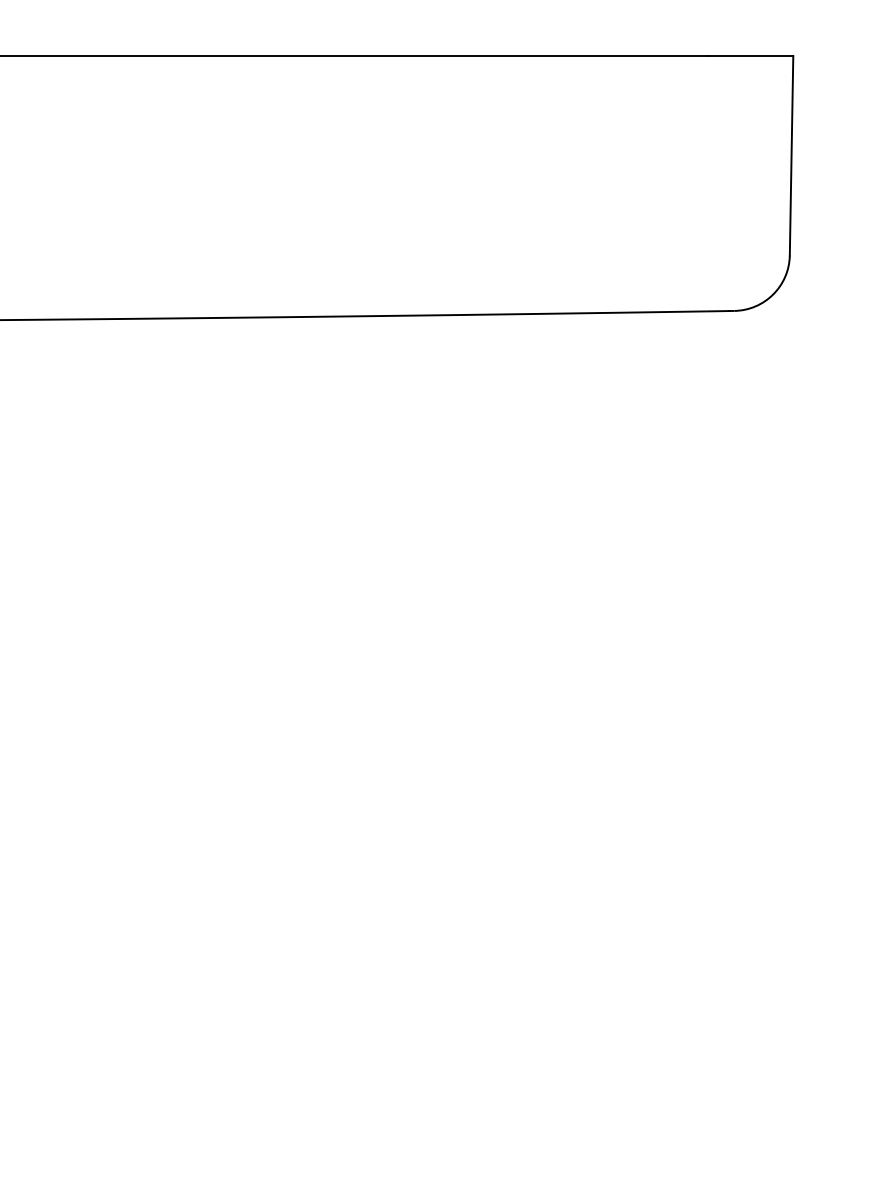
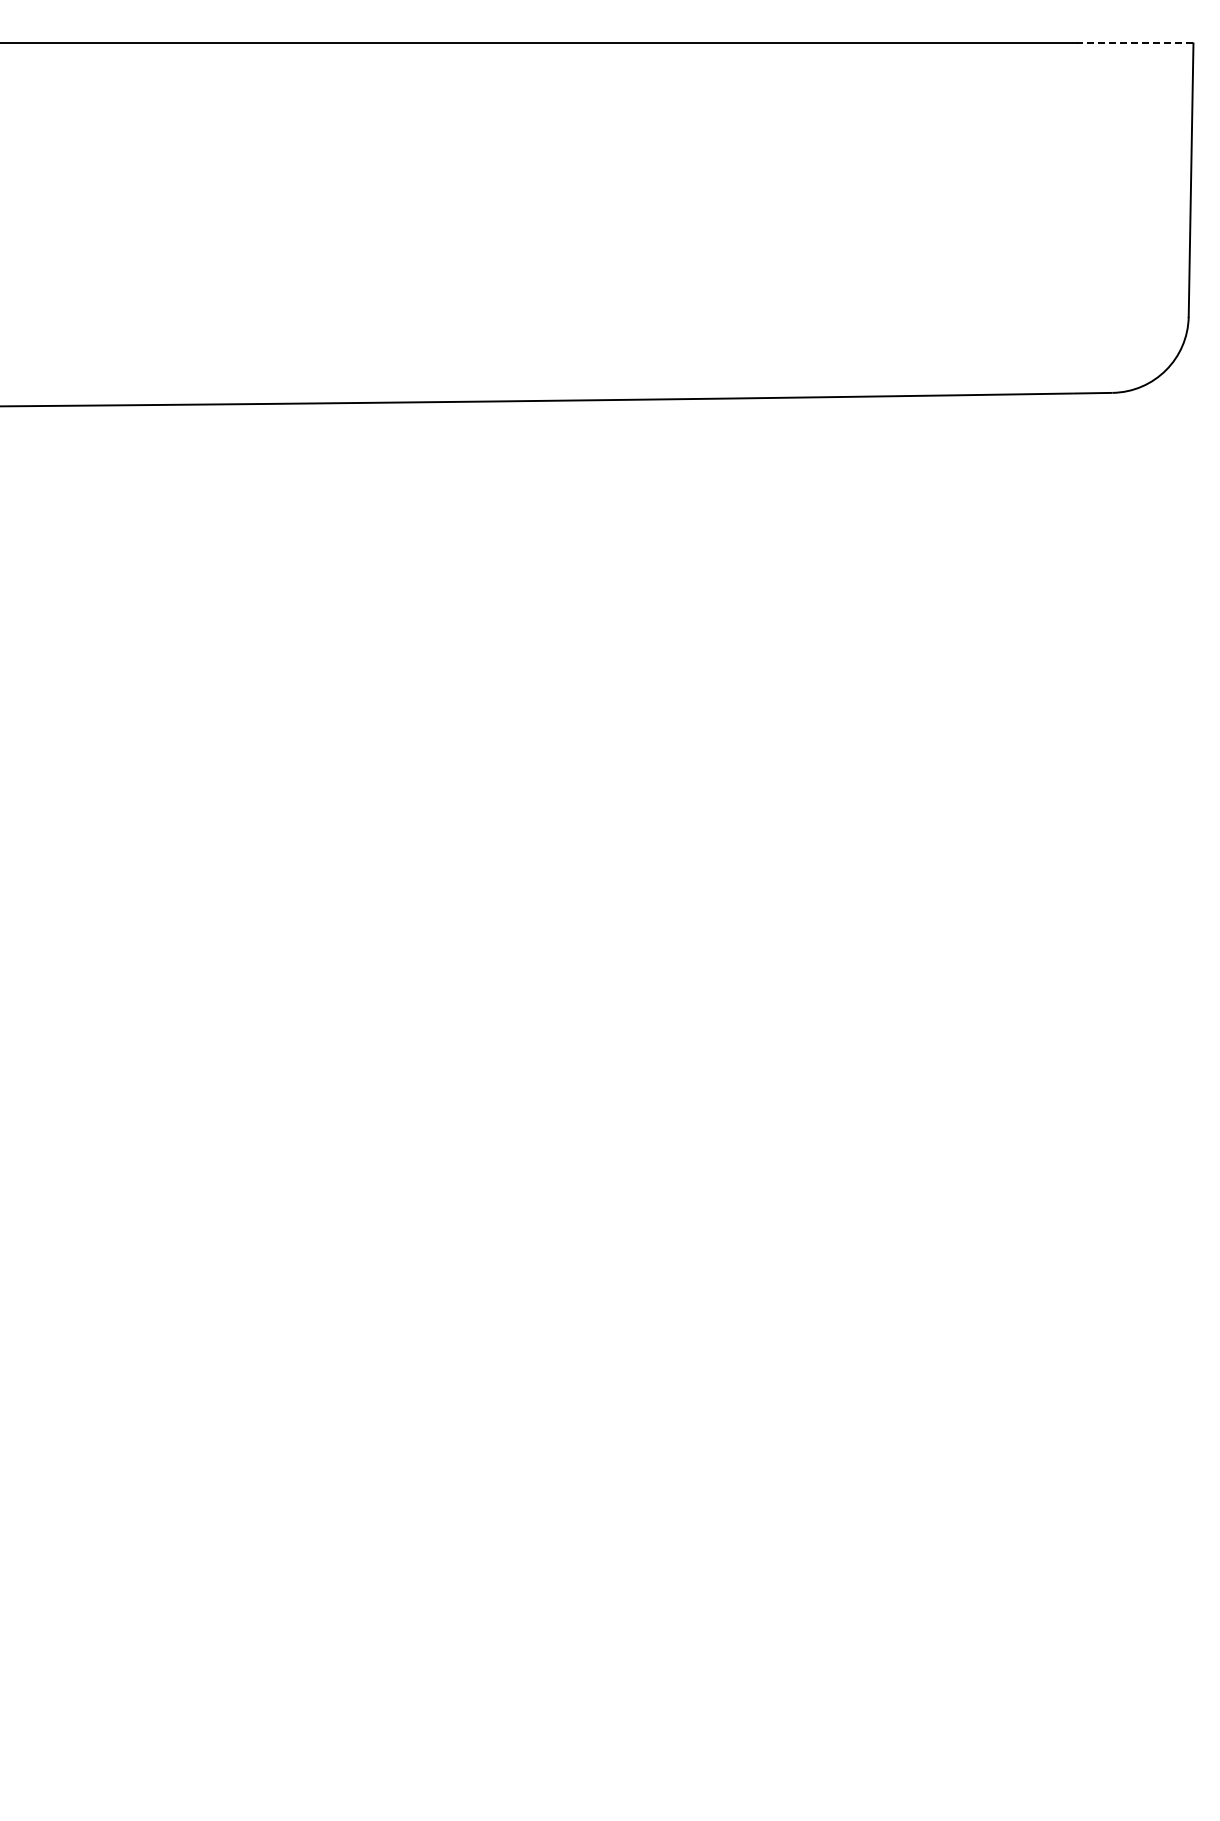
line: (750, 56) -> (1134, 43), solid -> dashed

